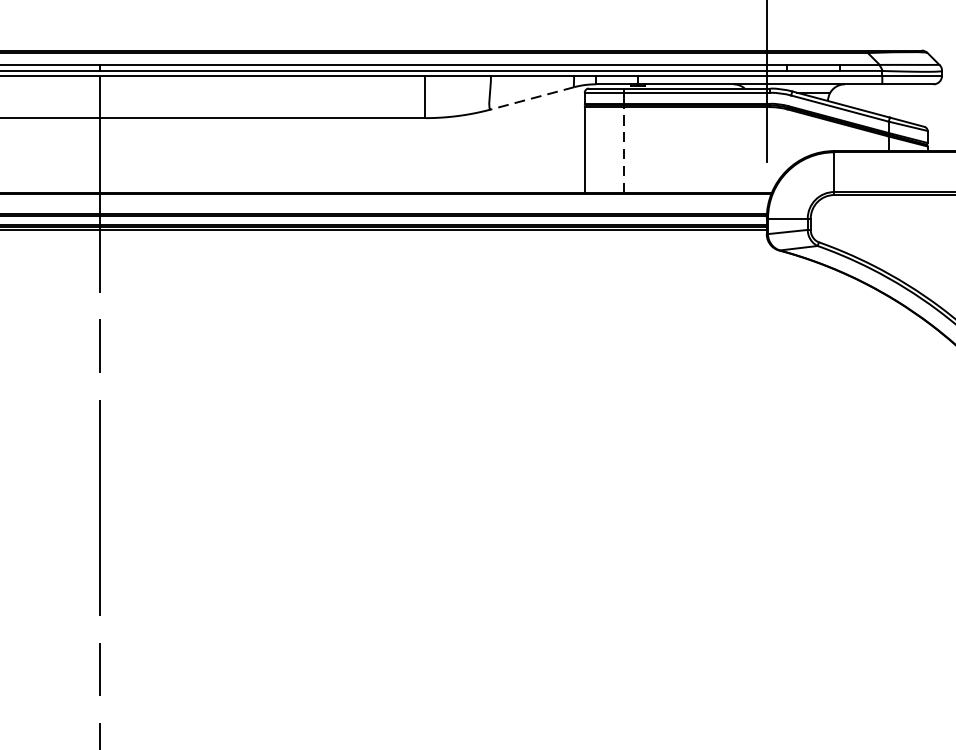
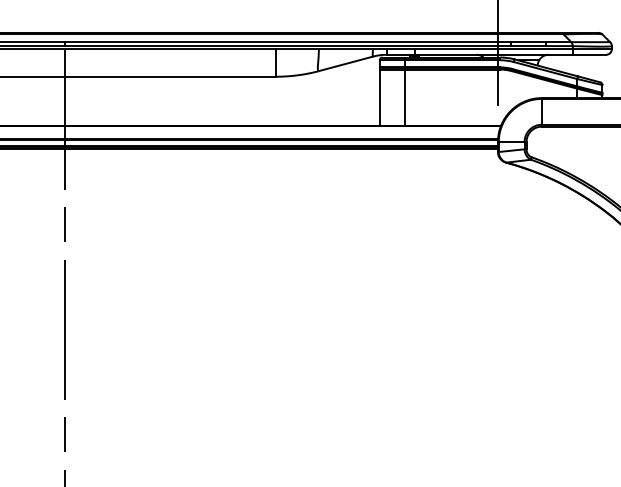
line: (531, 97) -> (345, 63), dashed -> solid
line: (624, 150) -> (405, 97), dashed -> solid

